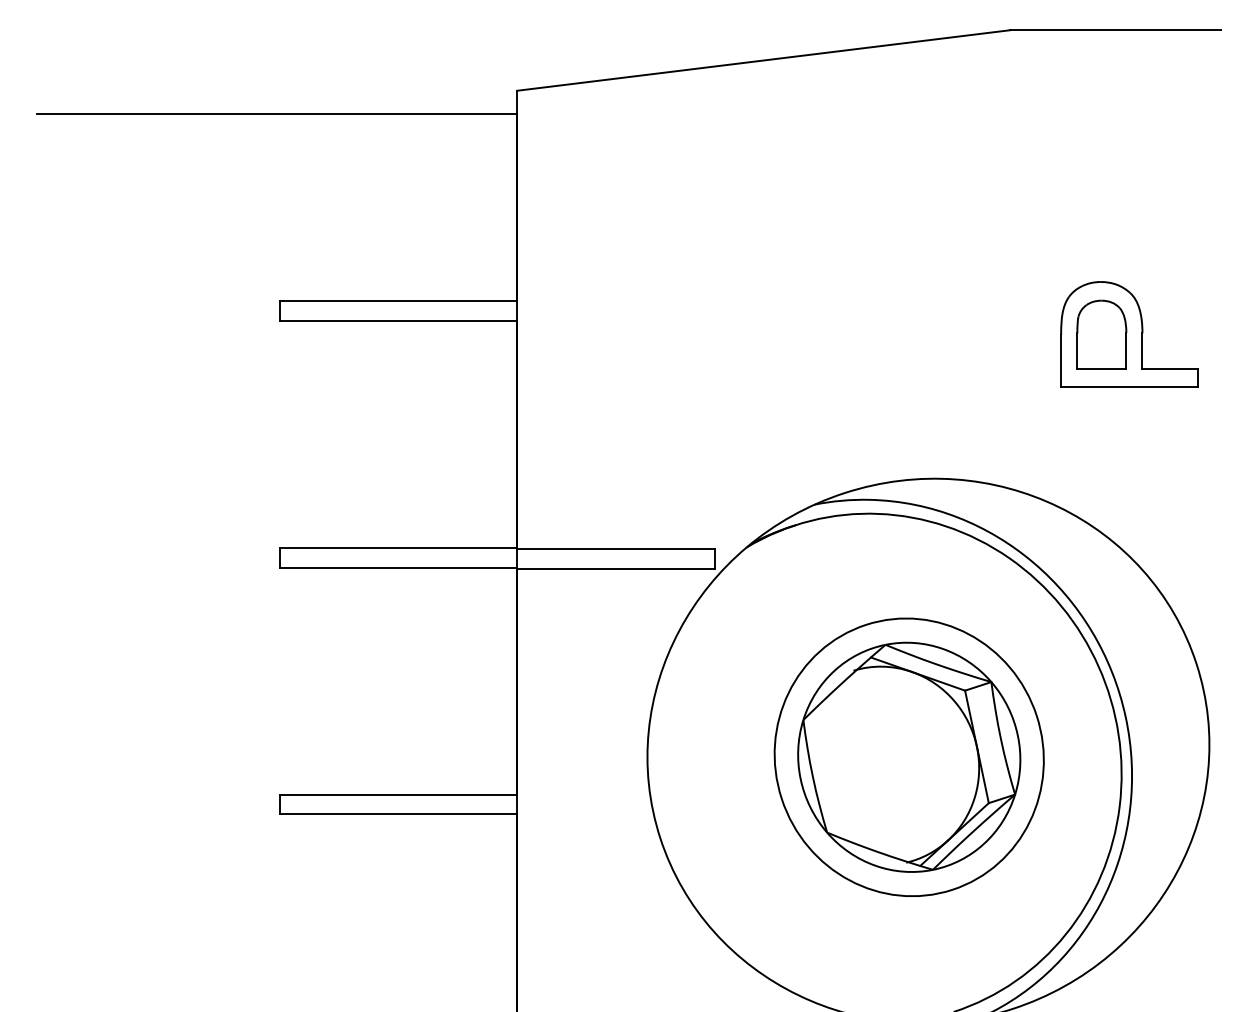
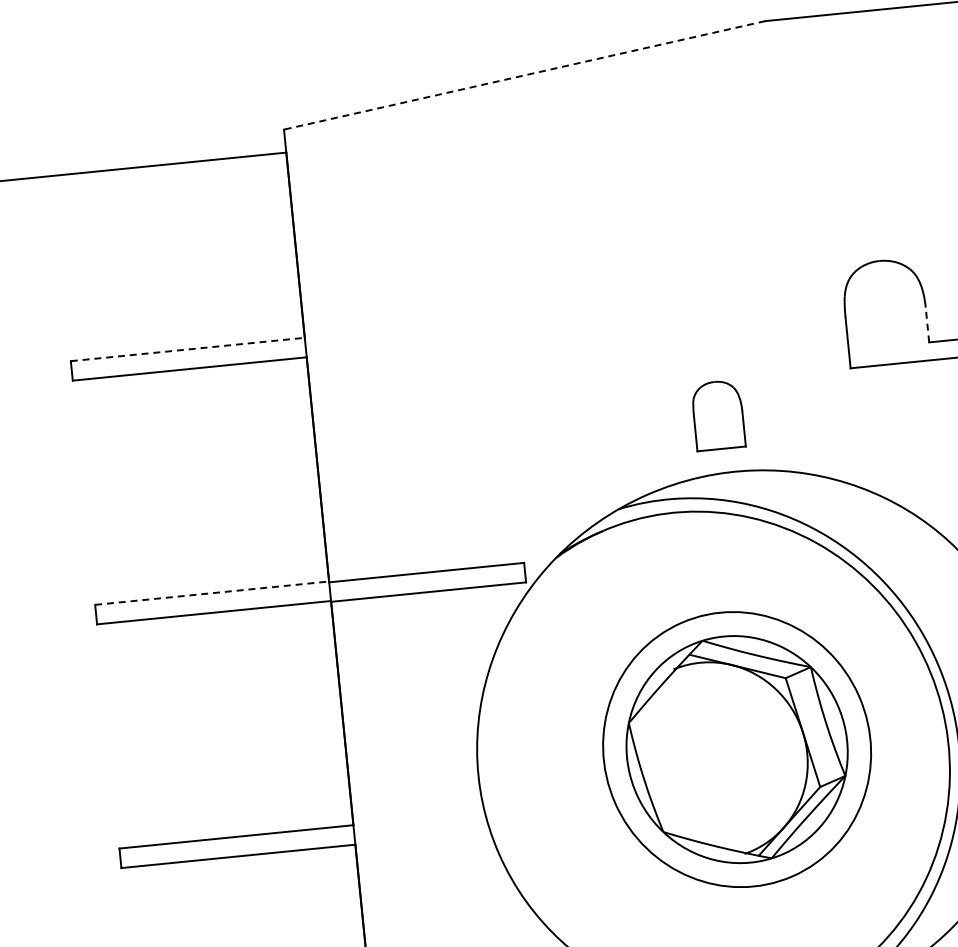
line: (763, 60) -> (524, 75), solid -> dashed
line: (399, 301) -> (188, 349), solid -> dashed
part: (1101, 334) -> (717, 415), moved
line: (1142, 350) -> (927, 324), solid -> dashed
line: (399, 548) -> (212, 593), solid -> dashed

